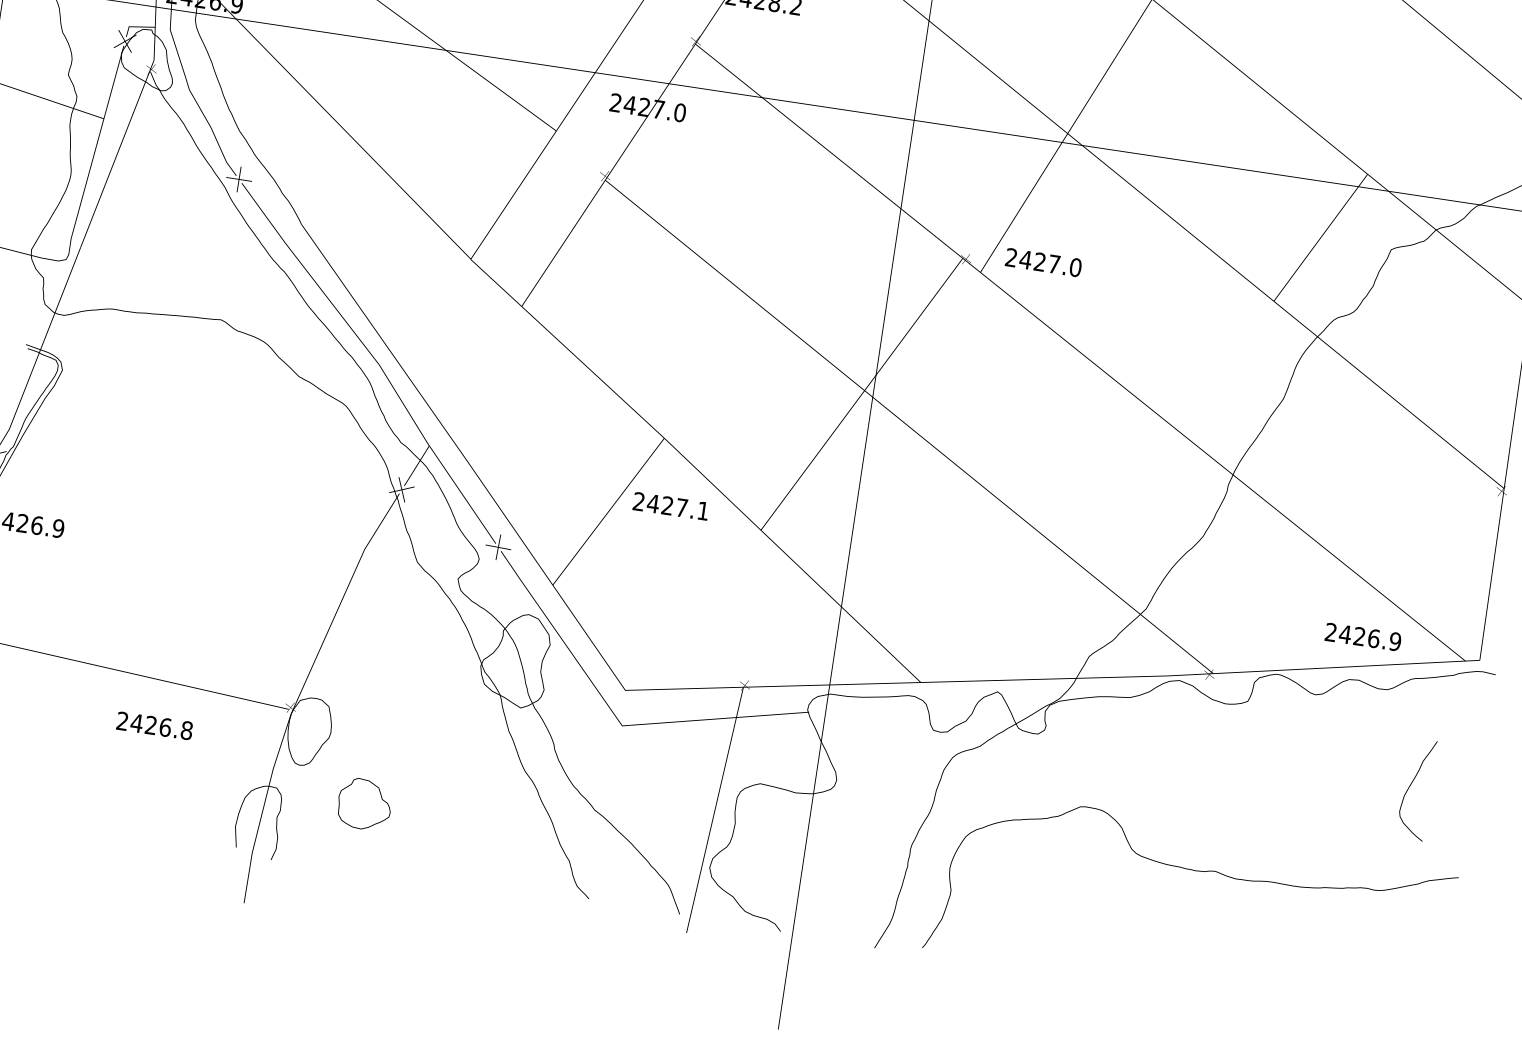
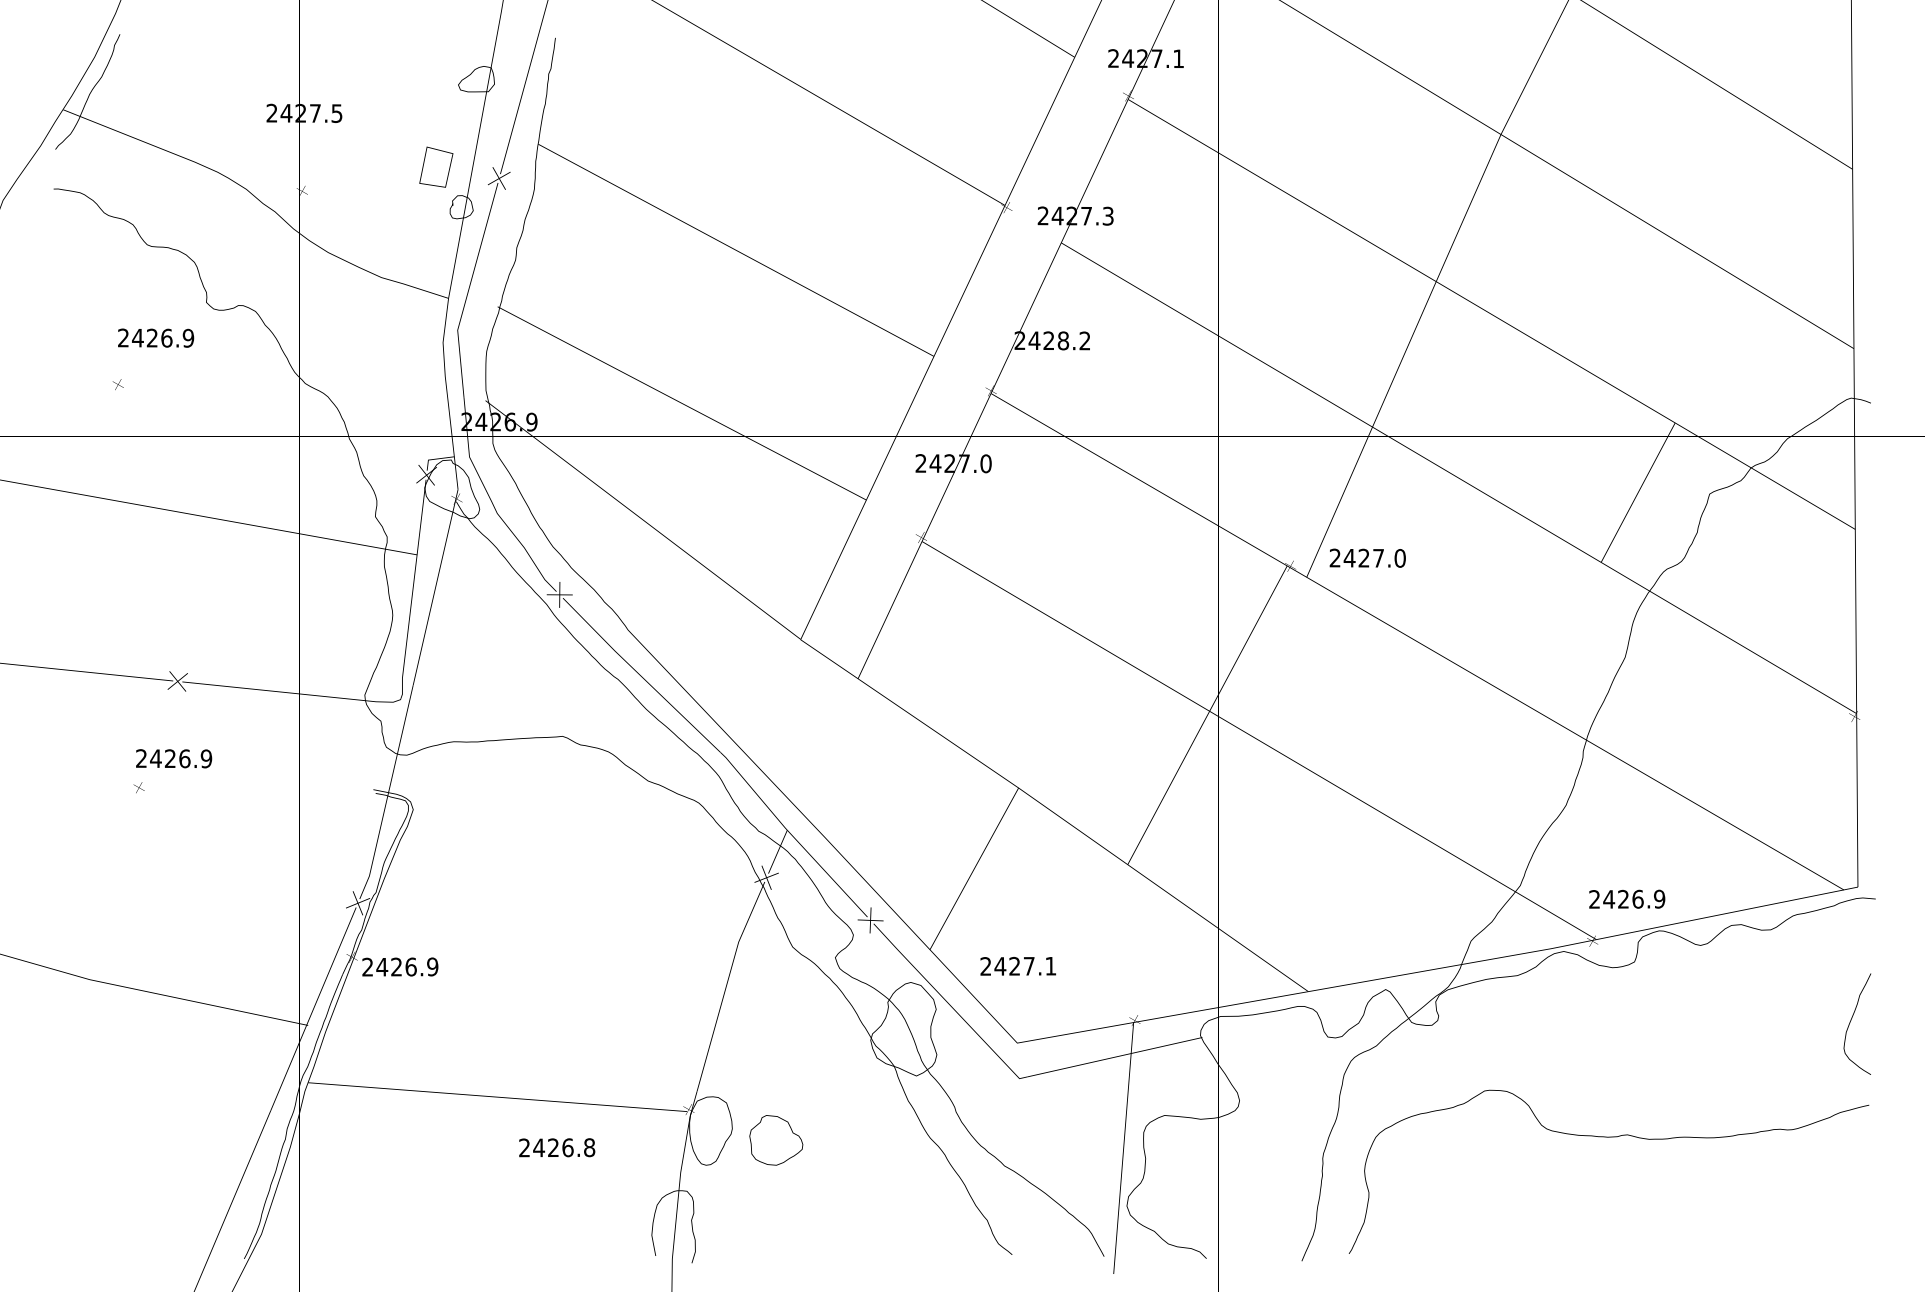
text: (670, 506) -> (1017, 966), moved
text: (1363, 636) -> (1627, 898), moved
curve: (1411, 784) -> (1851, 1020), moved
part: (364, 804) -> (776, 1140), moved

